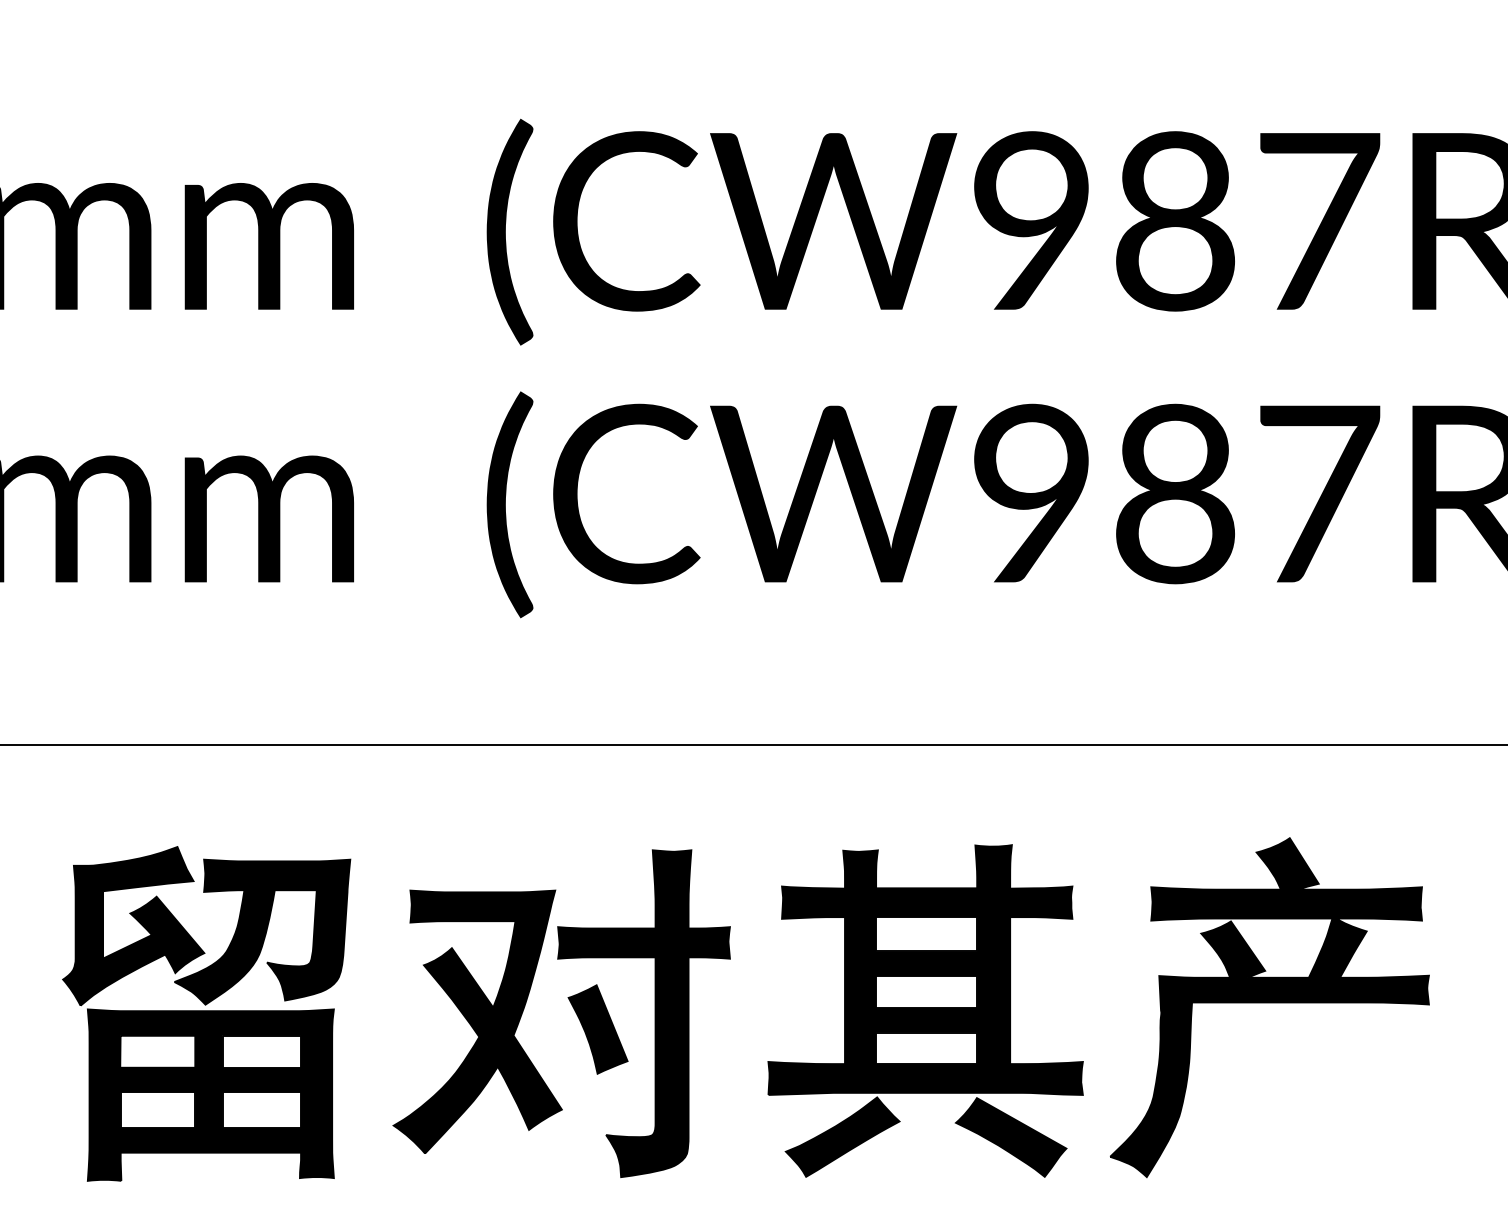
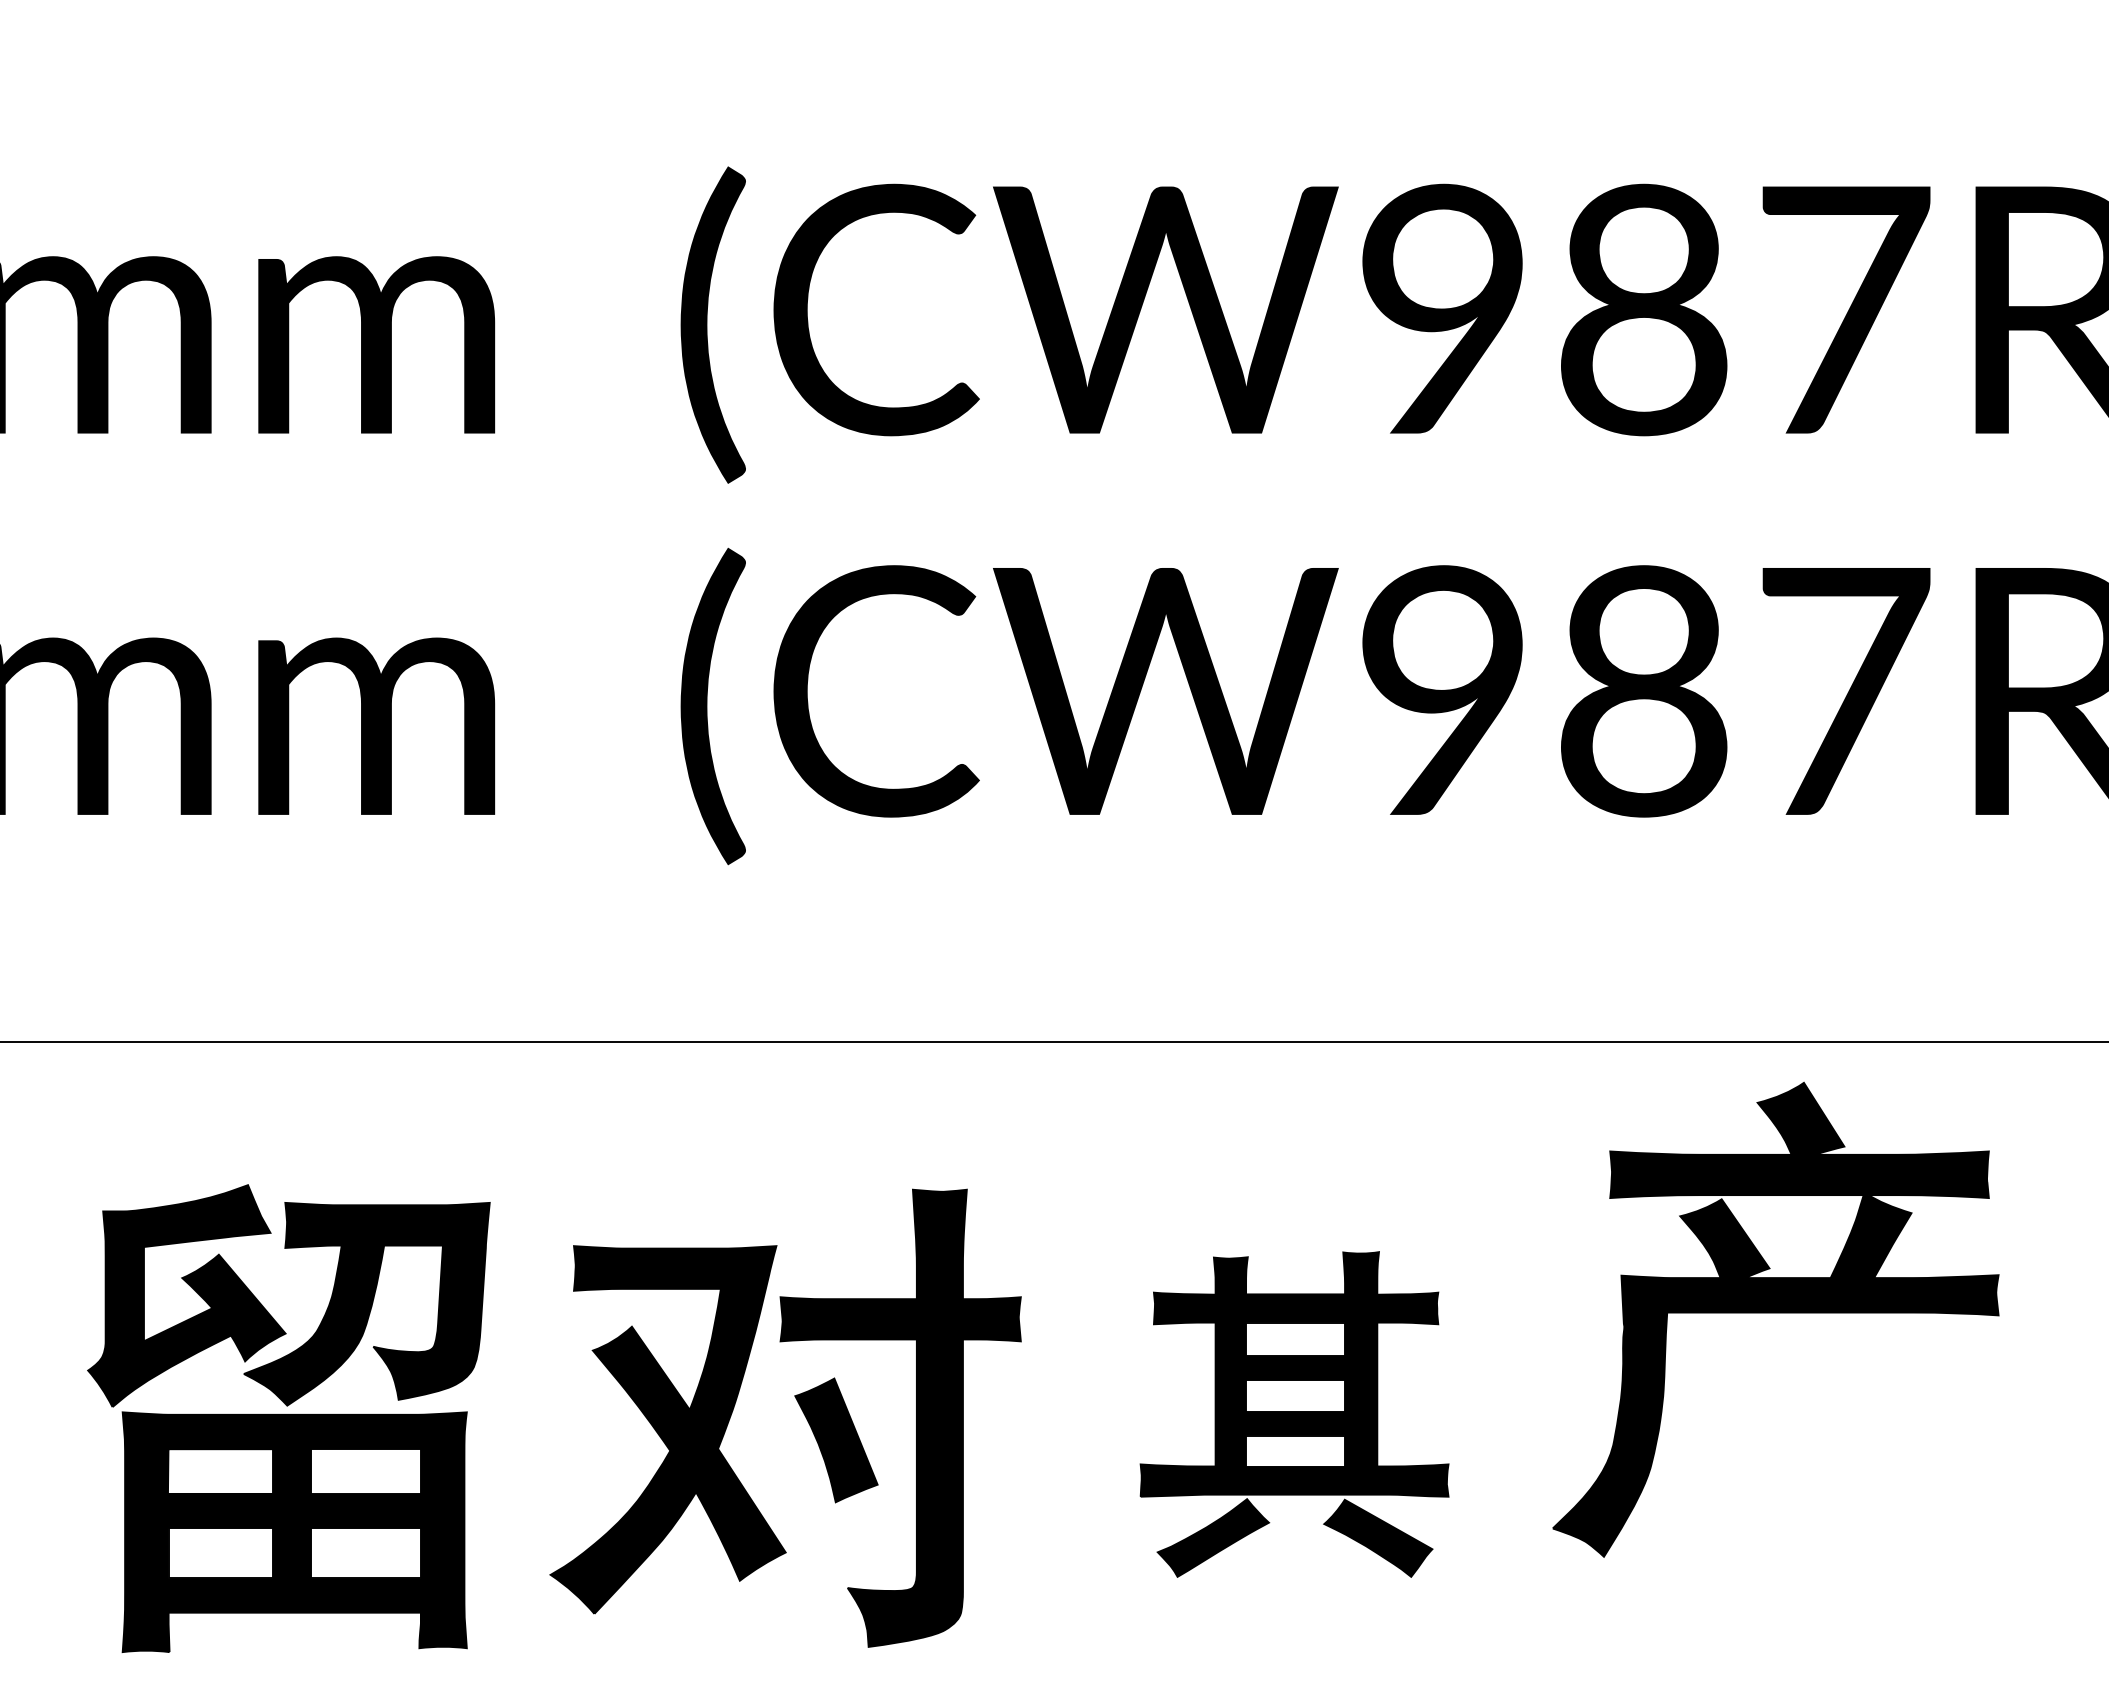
part: (1269, 1007) -> (1775, 1319), moved
part: (925, 1010) -> (1294, 1414), size x0.7

